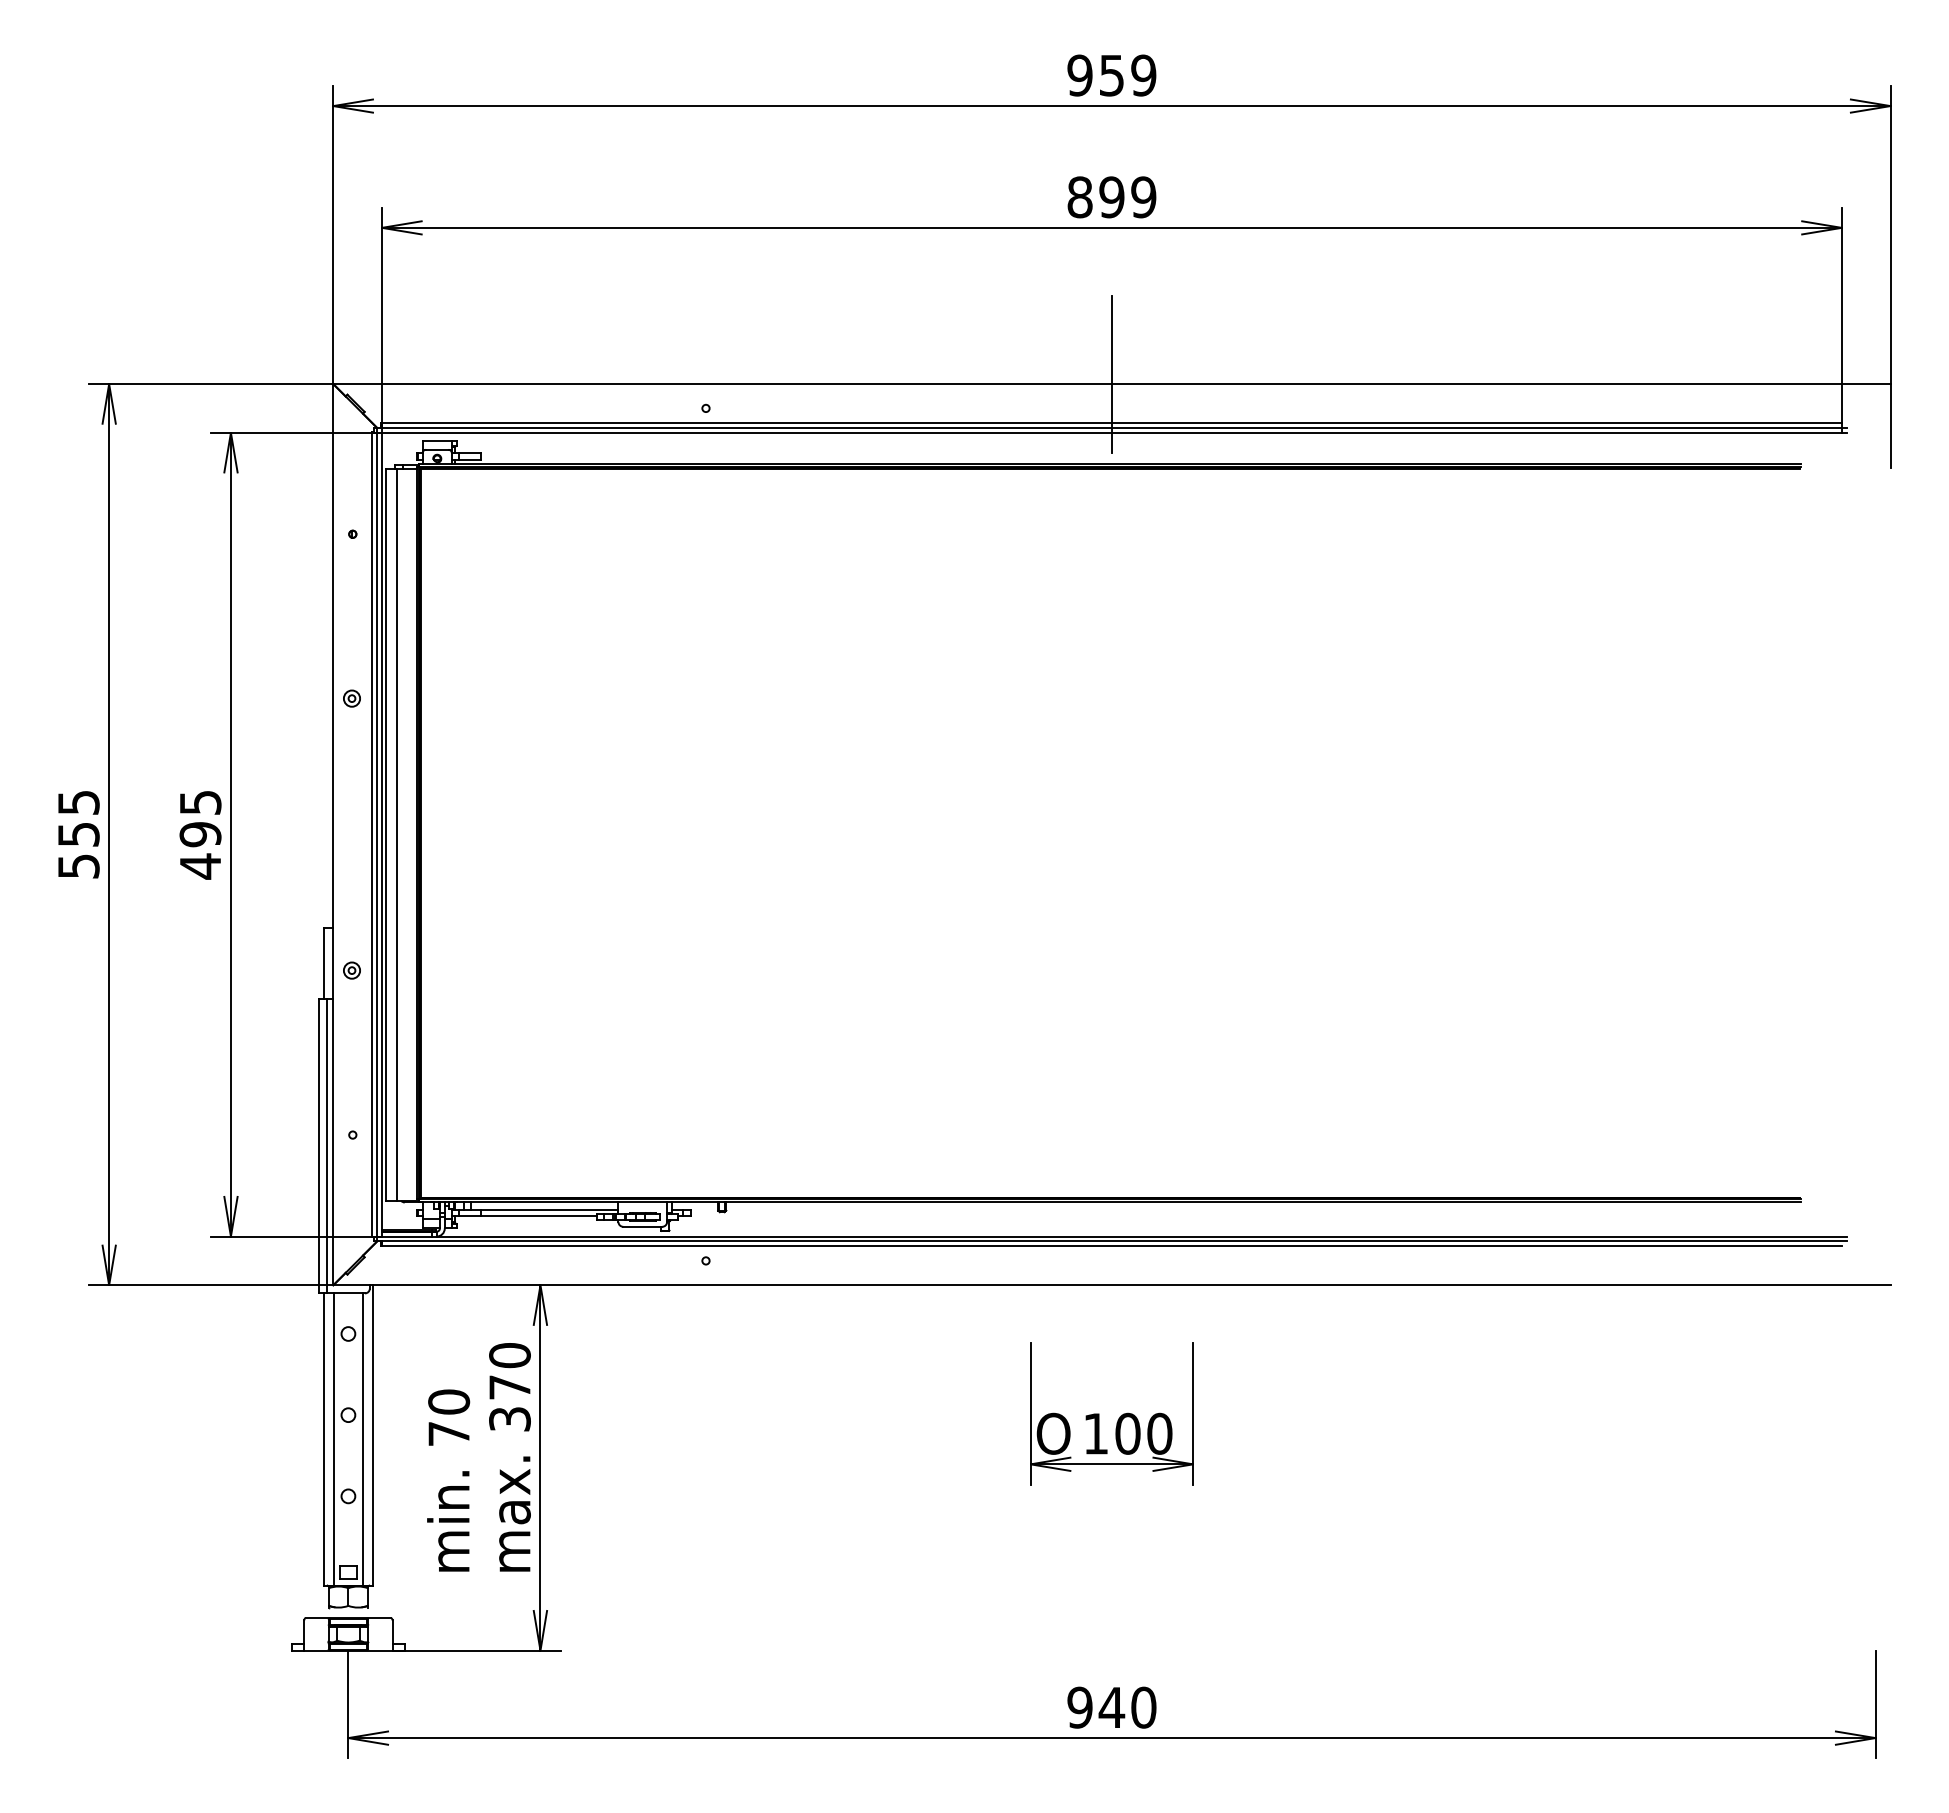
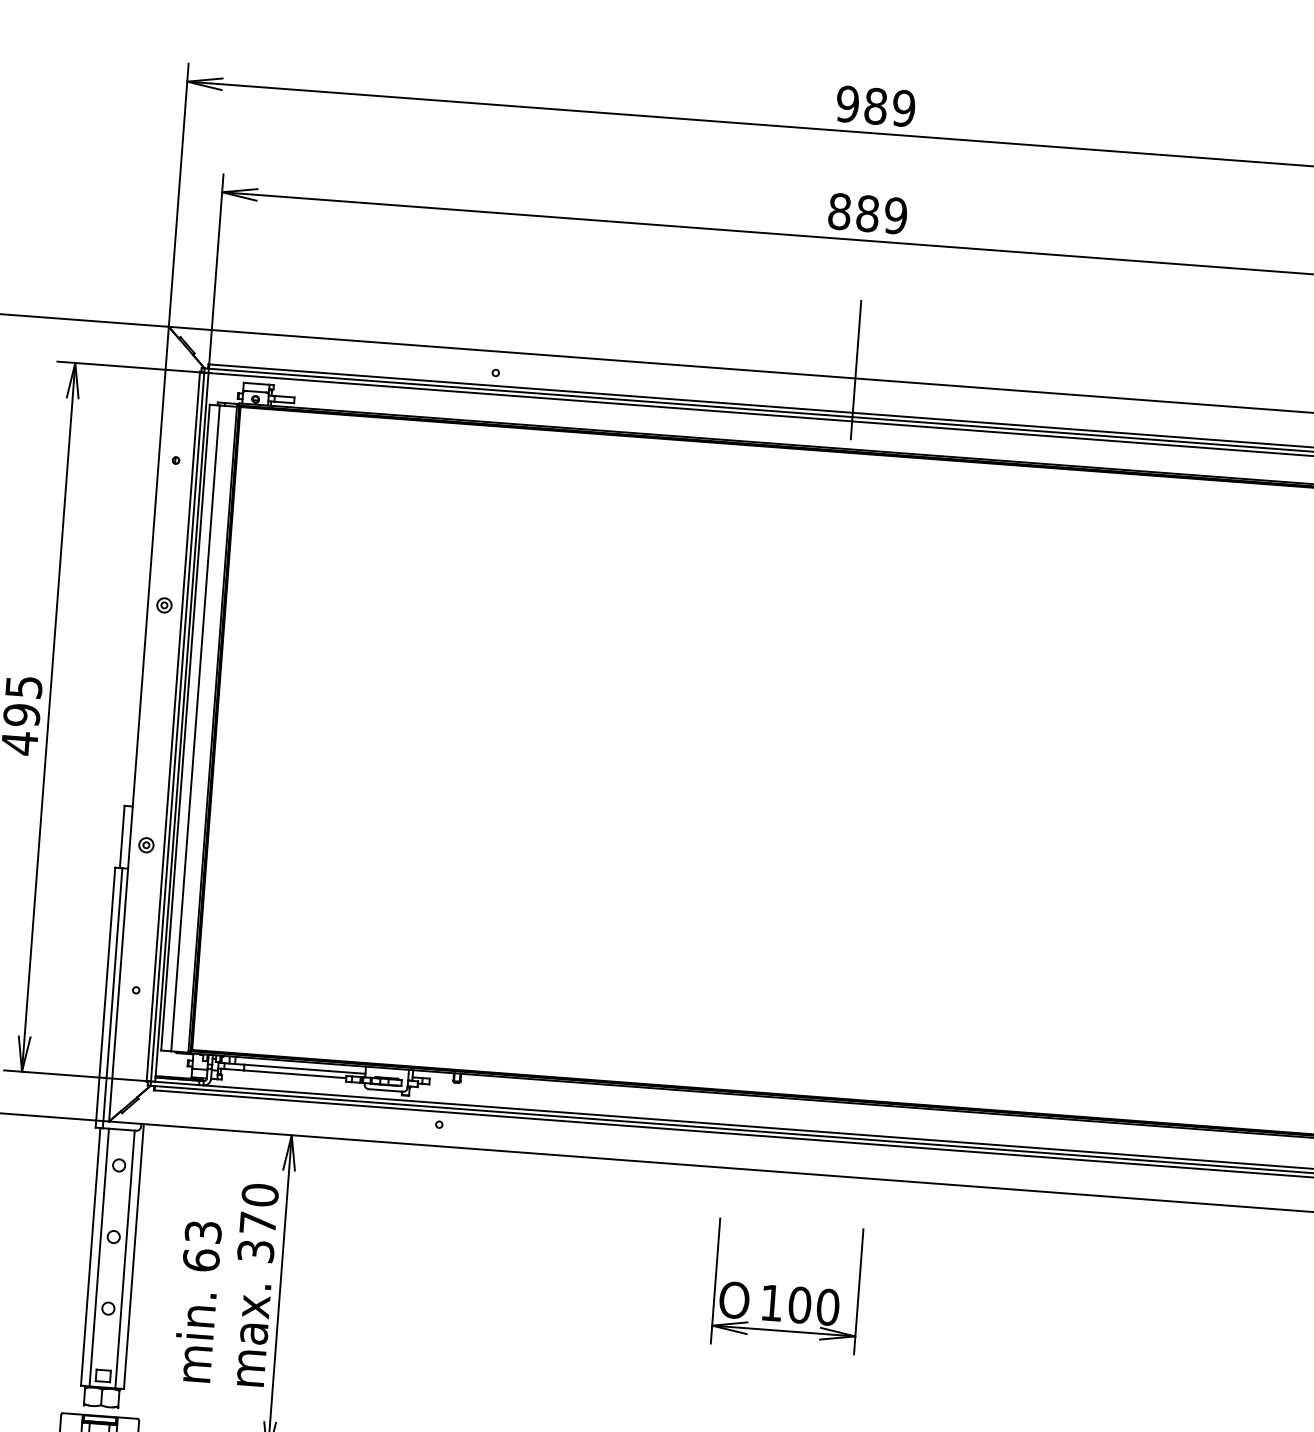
text: (1111, 75) -> (875, 106), 959 -> 989
text: (1111, 197) -> (867, 213), 899 -> 889
text: (449, 1417) -> (202, 1245), 70 -> 63

